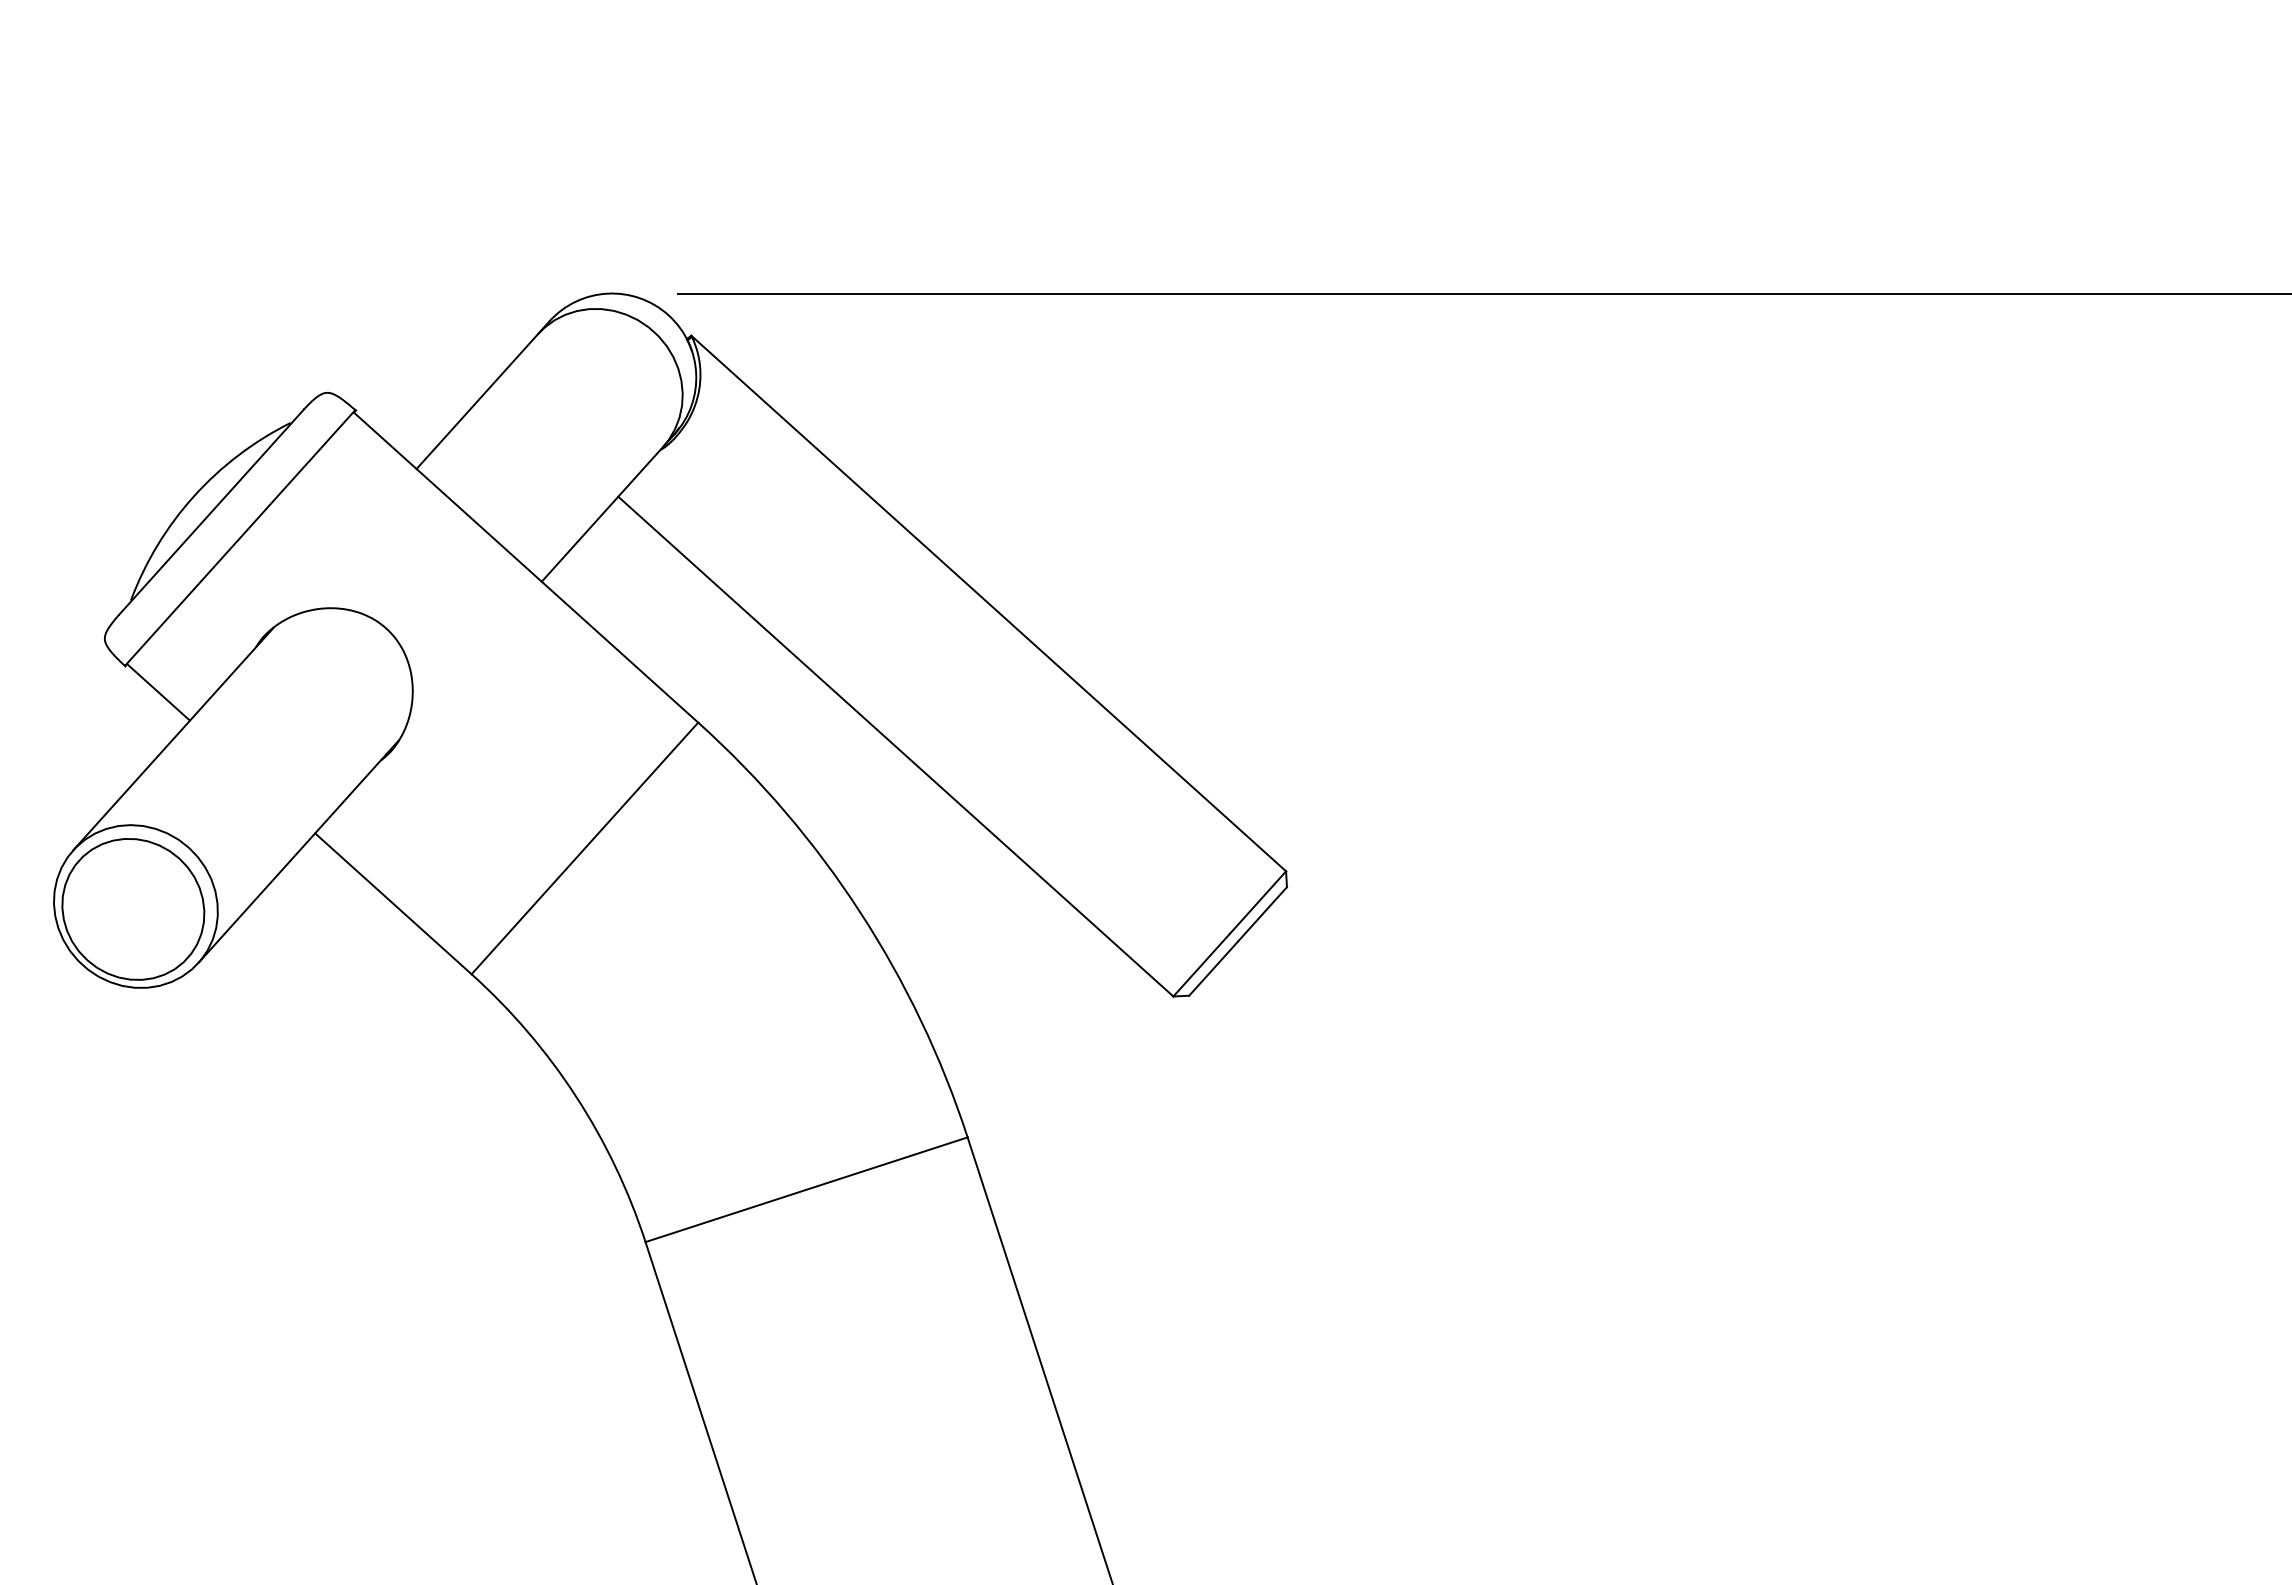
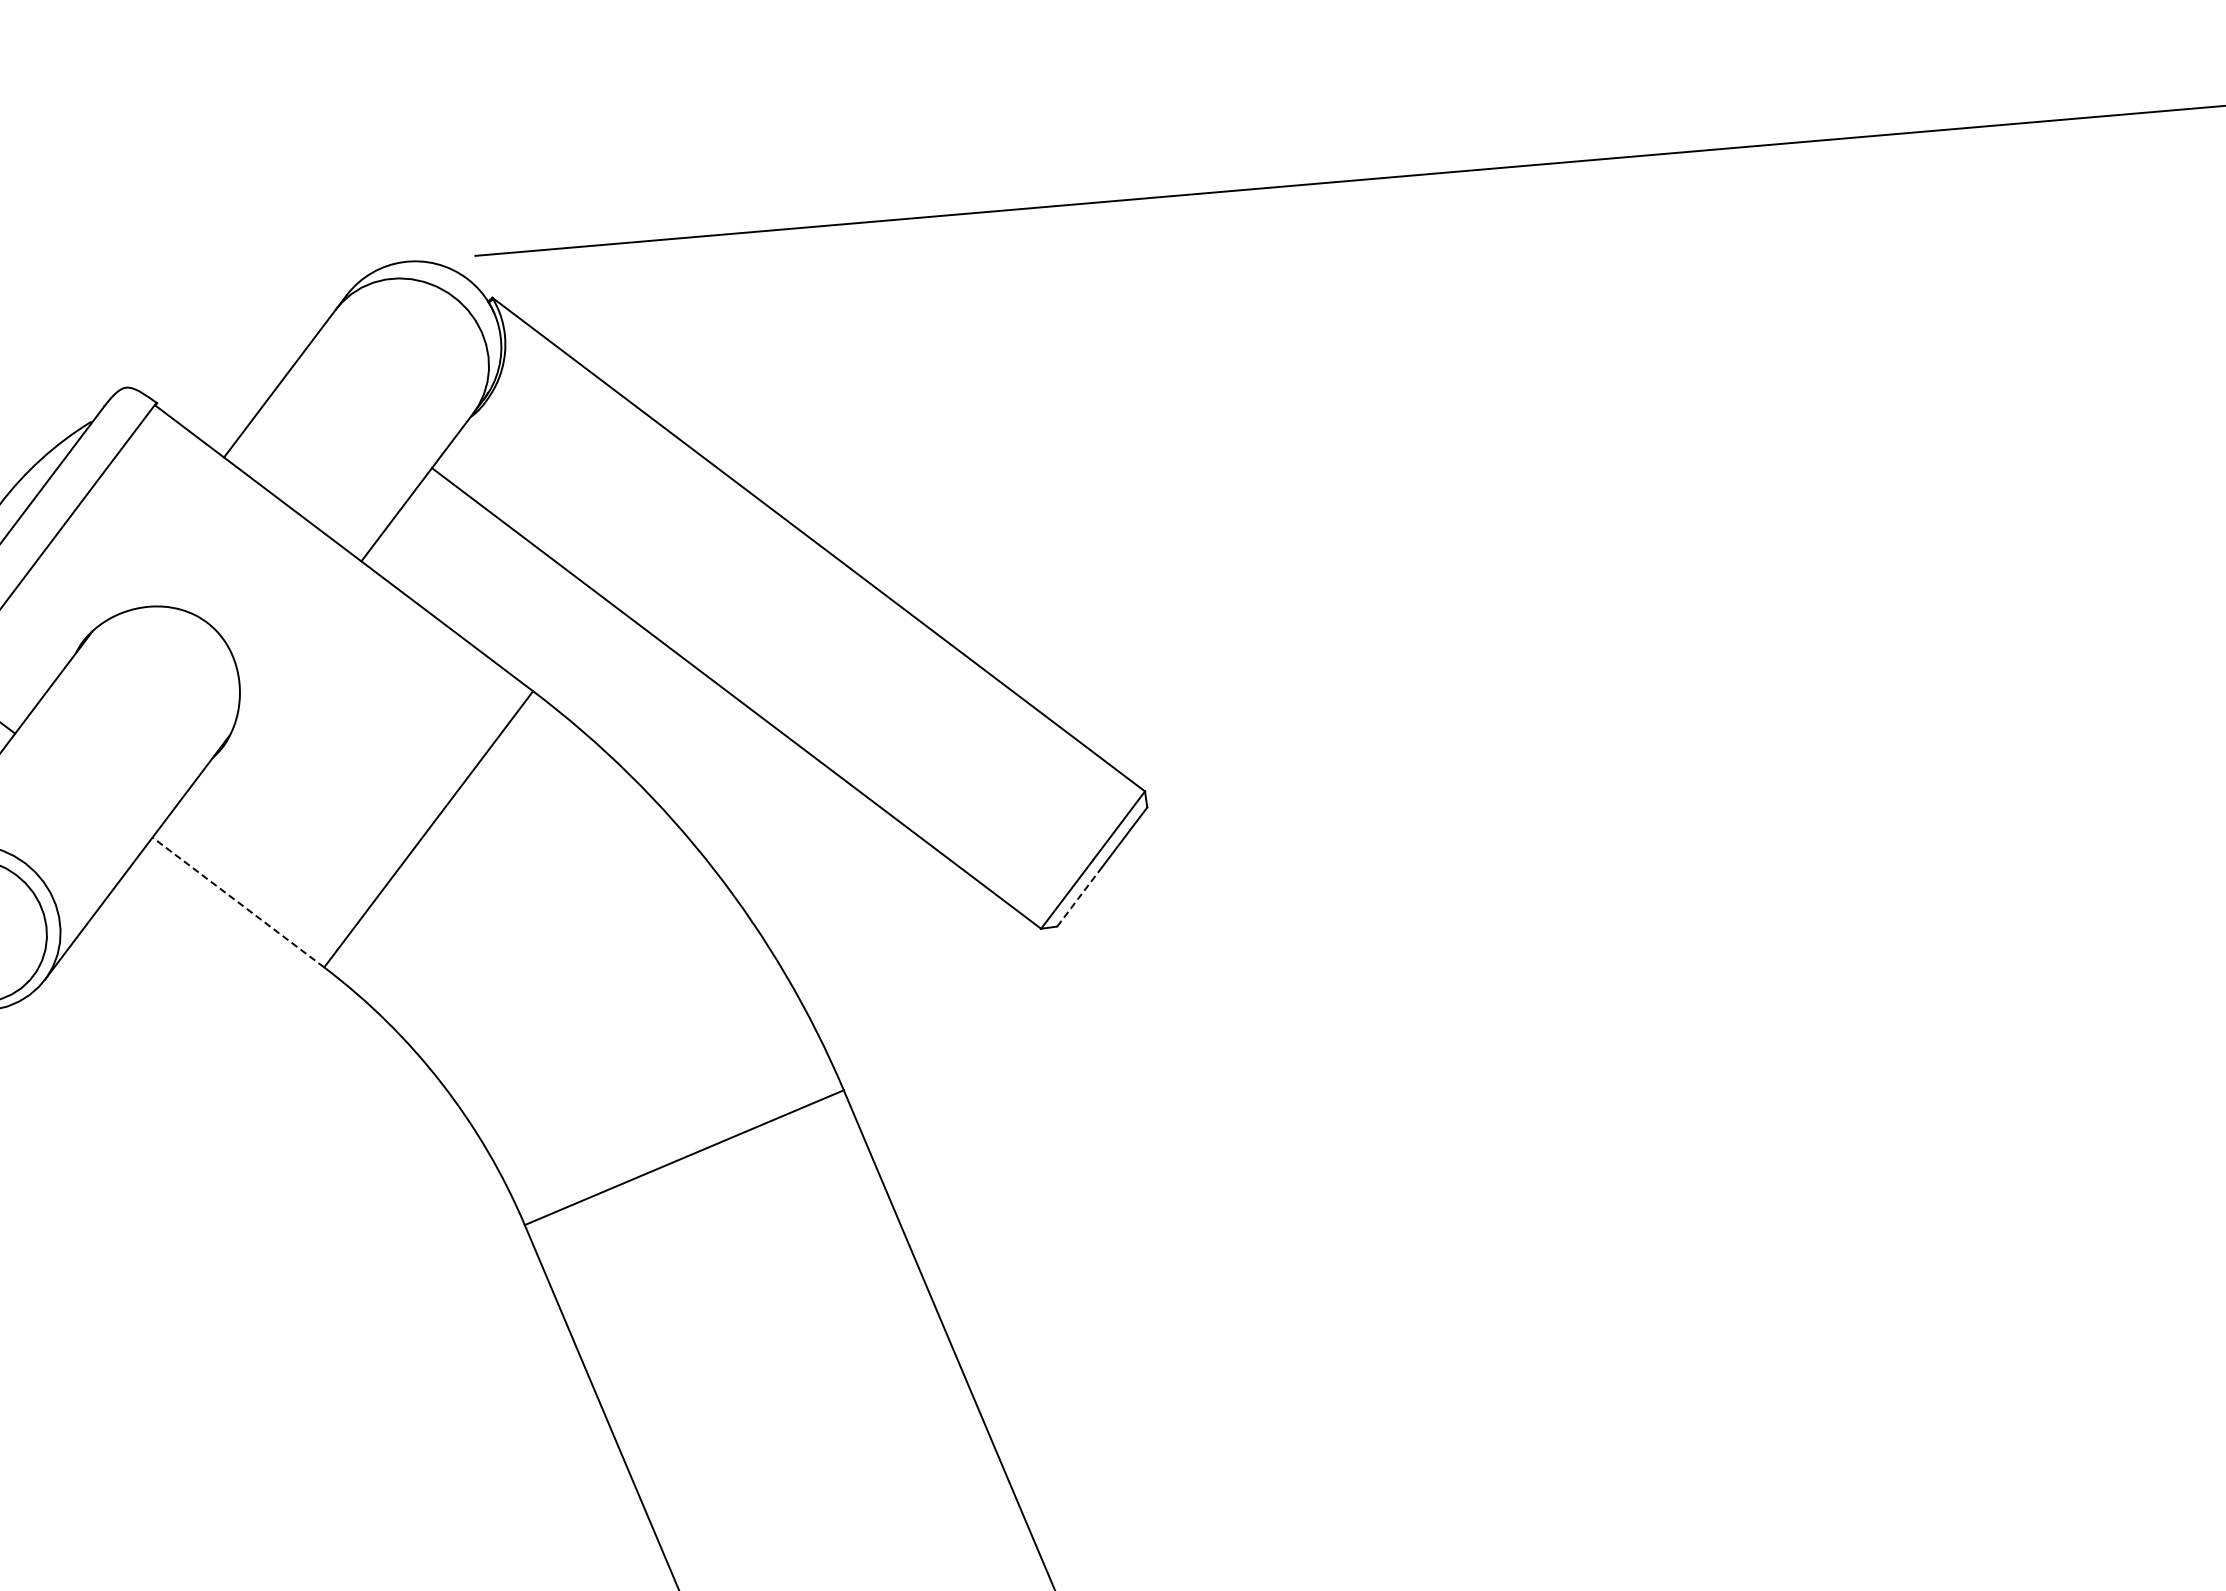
line: (393, 903) -> (238, 902), solid -> dashed
line: (1213, 968) -> (1079, 896), solid -> dashed

